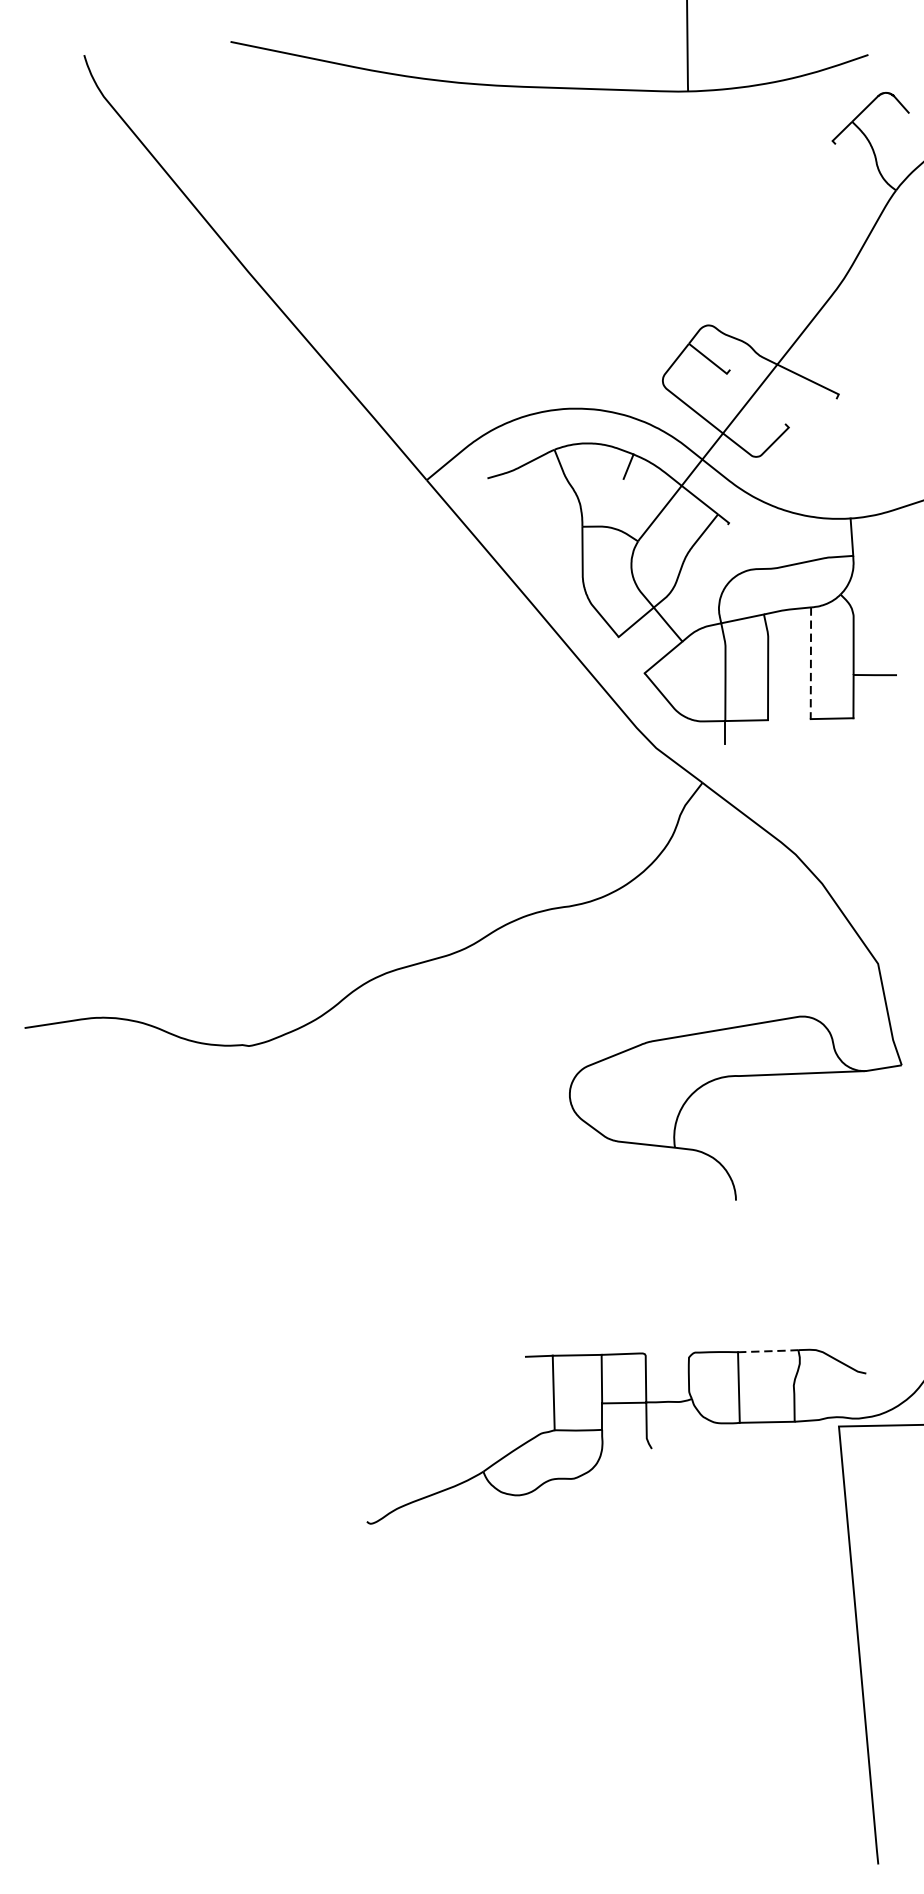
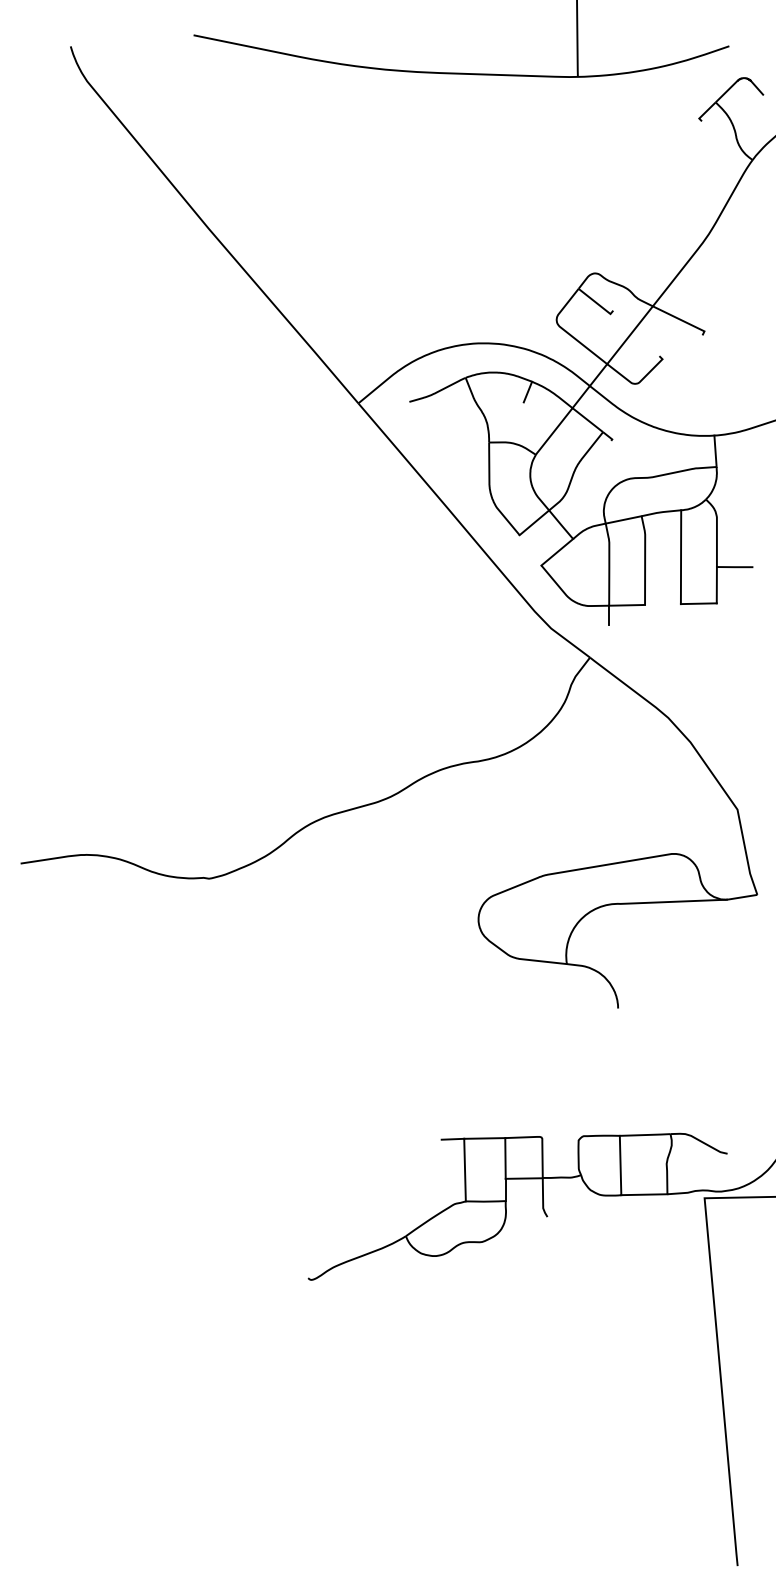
line: (811, 663) -> (681, 557), dashed -> solid
line: (769, 1351) -> (646, 1135), dashed -> solid

